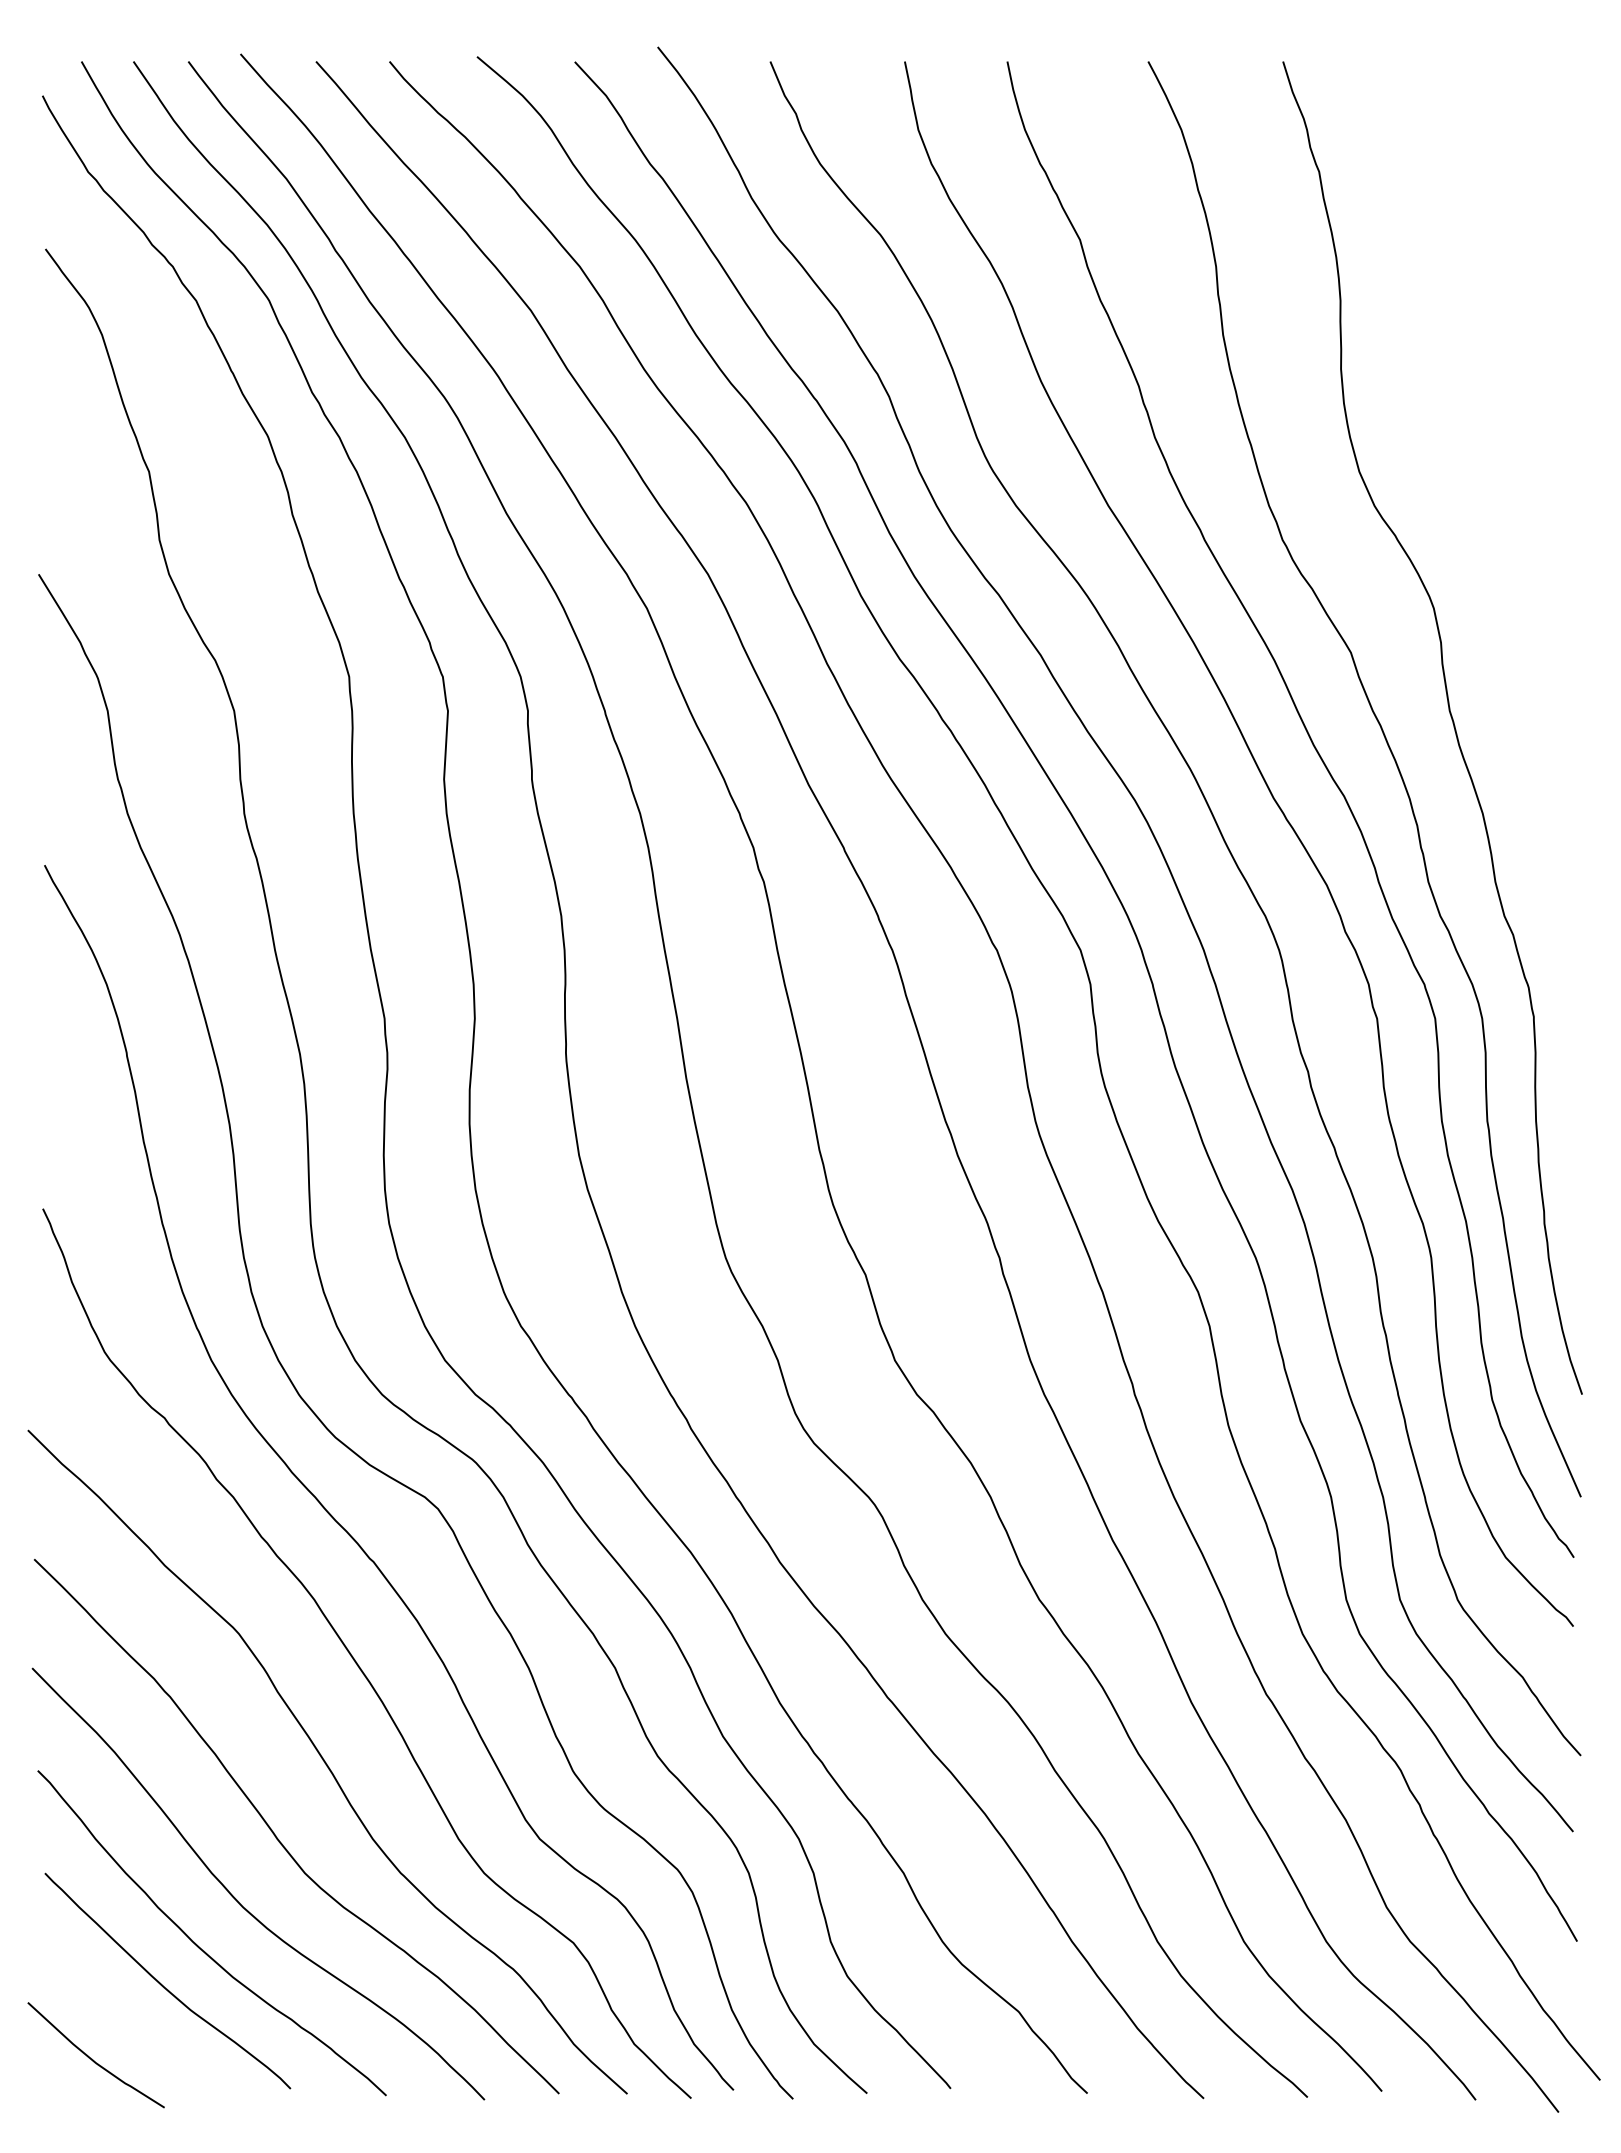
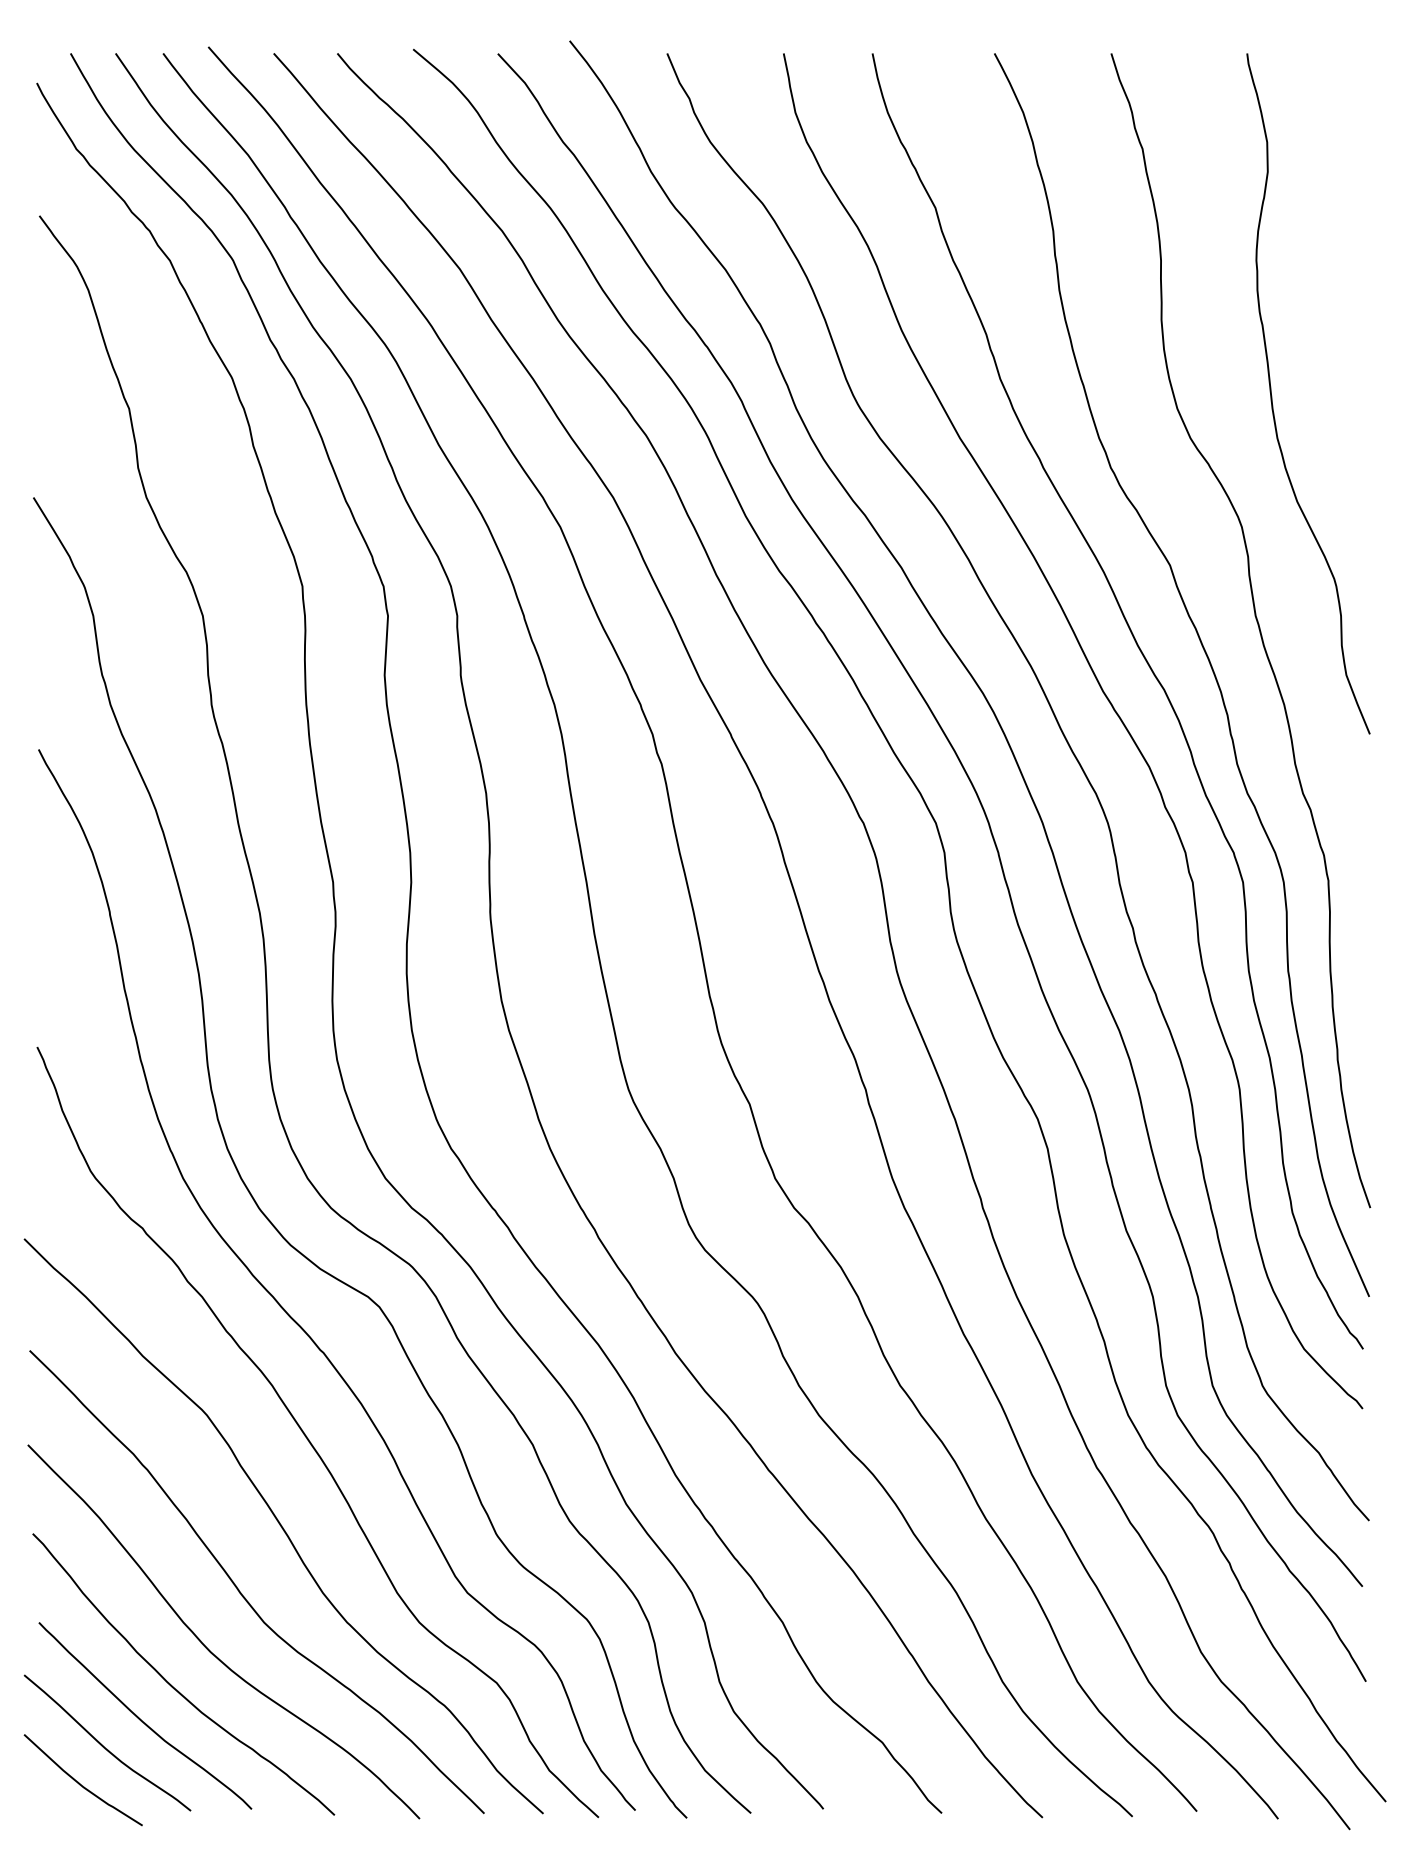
curve: (1469, 461) -> (1272, 399), added
curve: (119, 2015) -> (103, 1745), added

